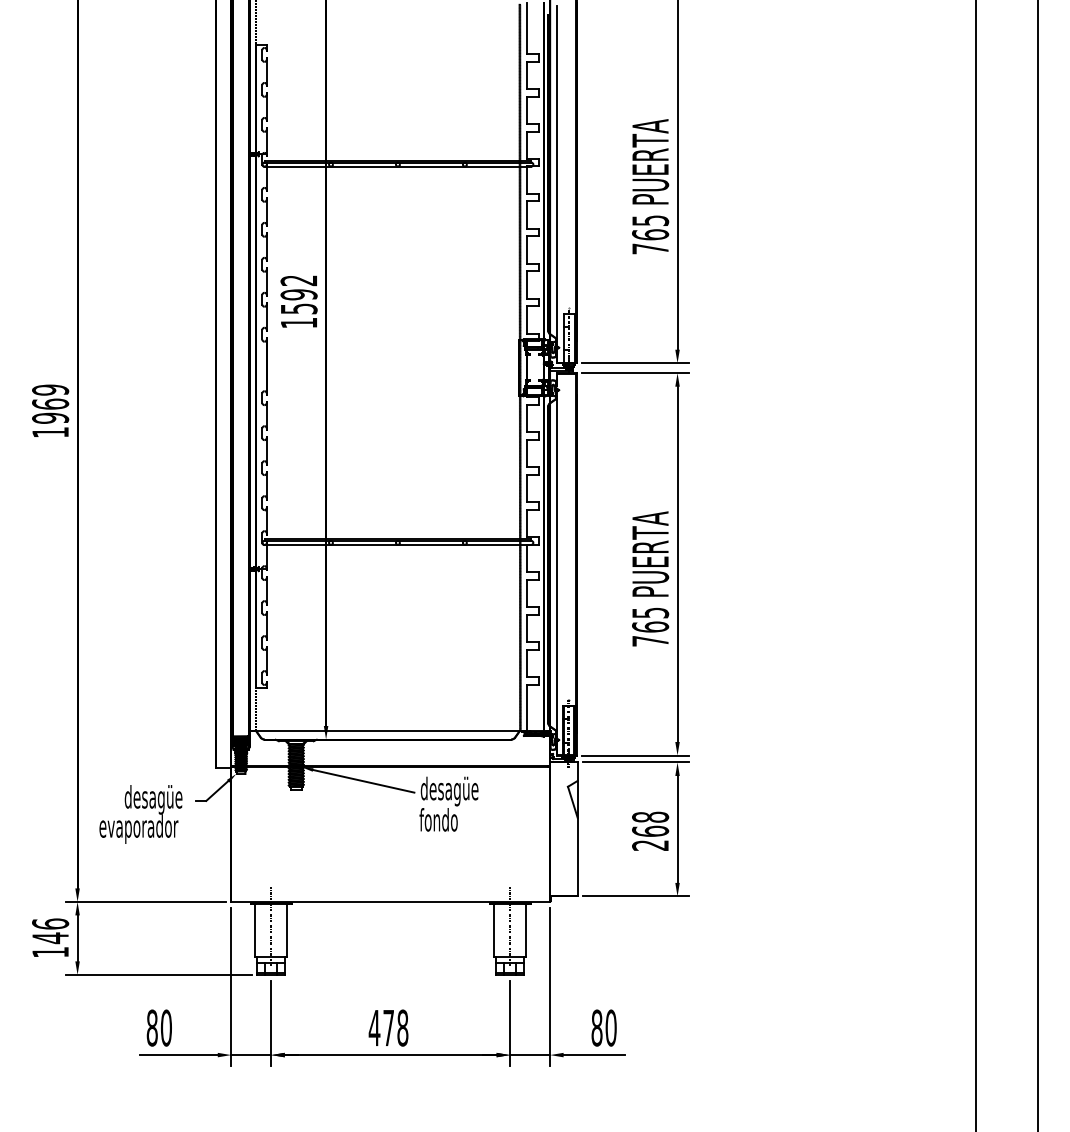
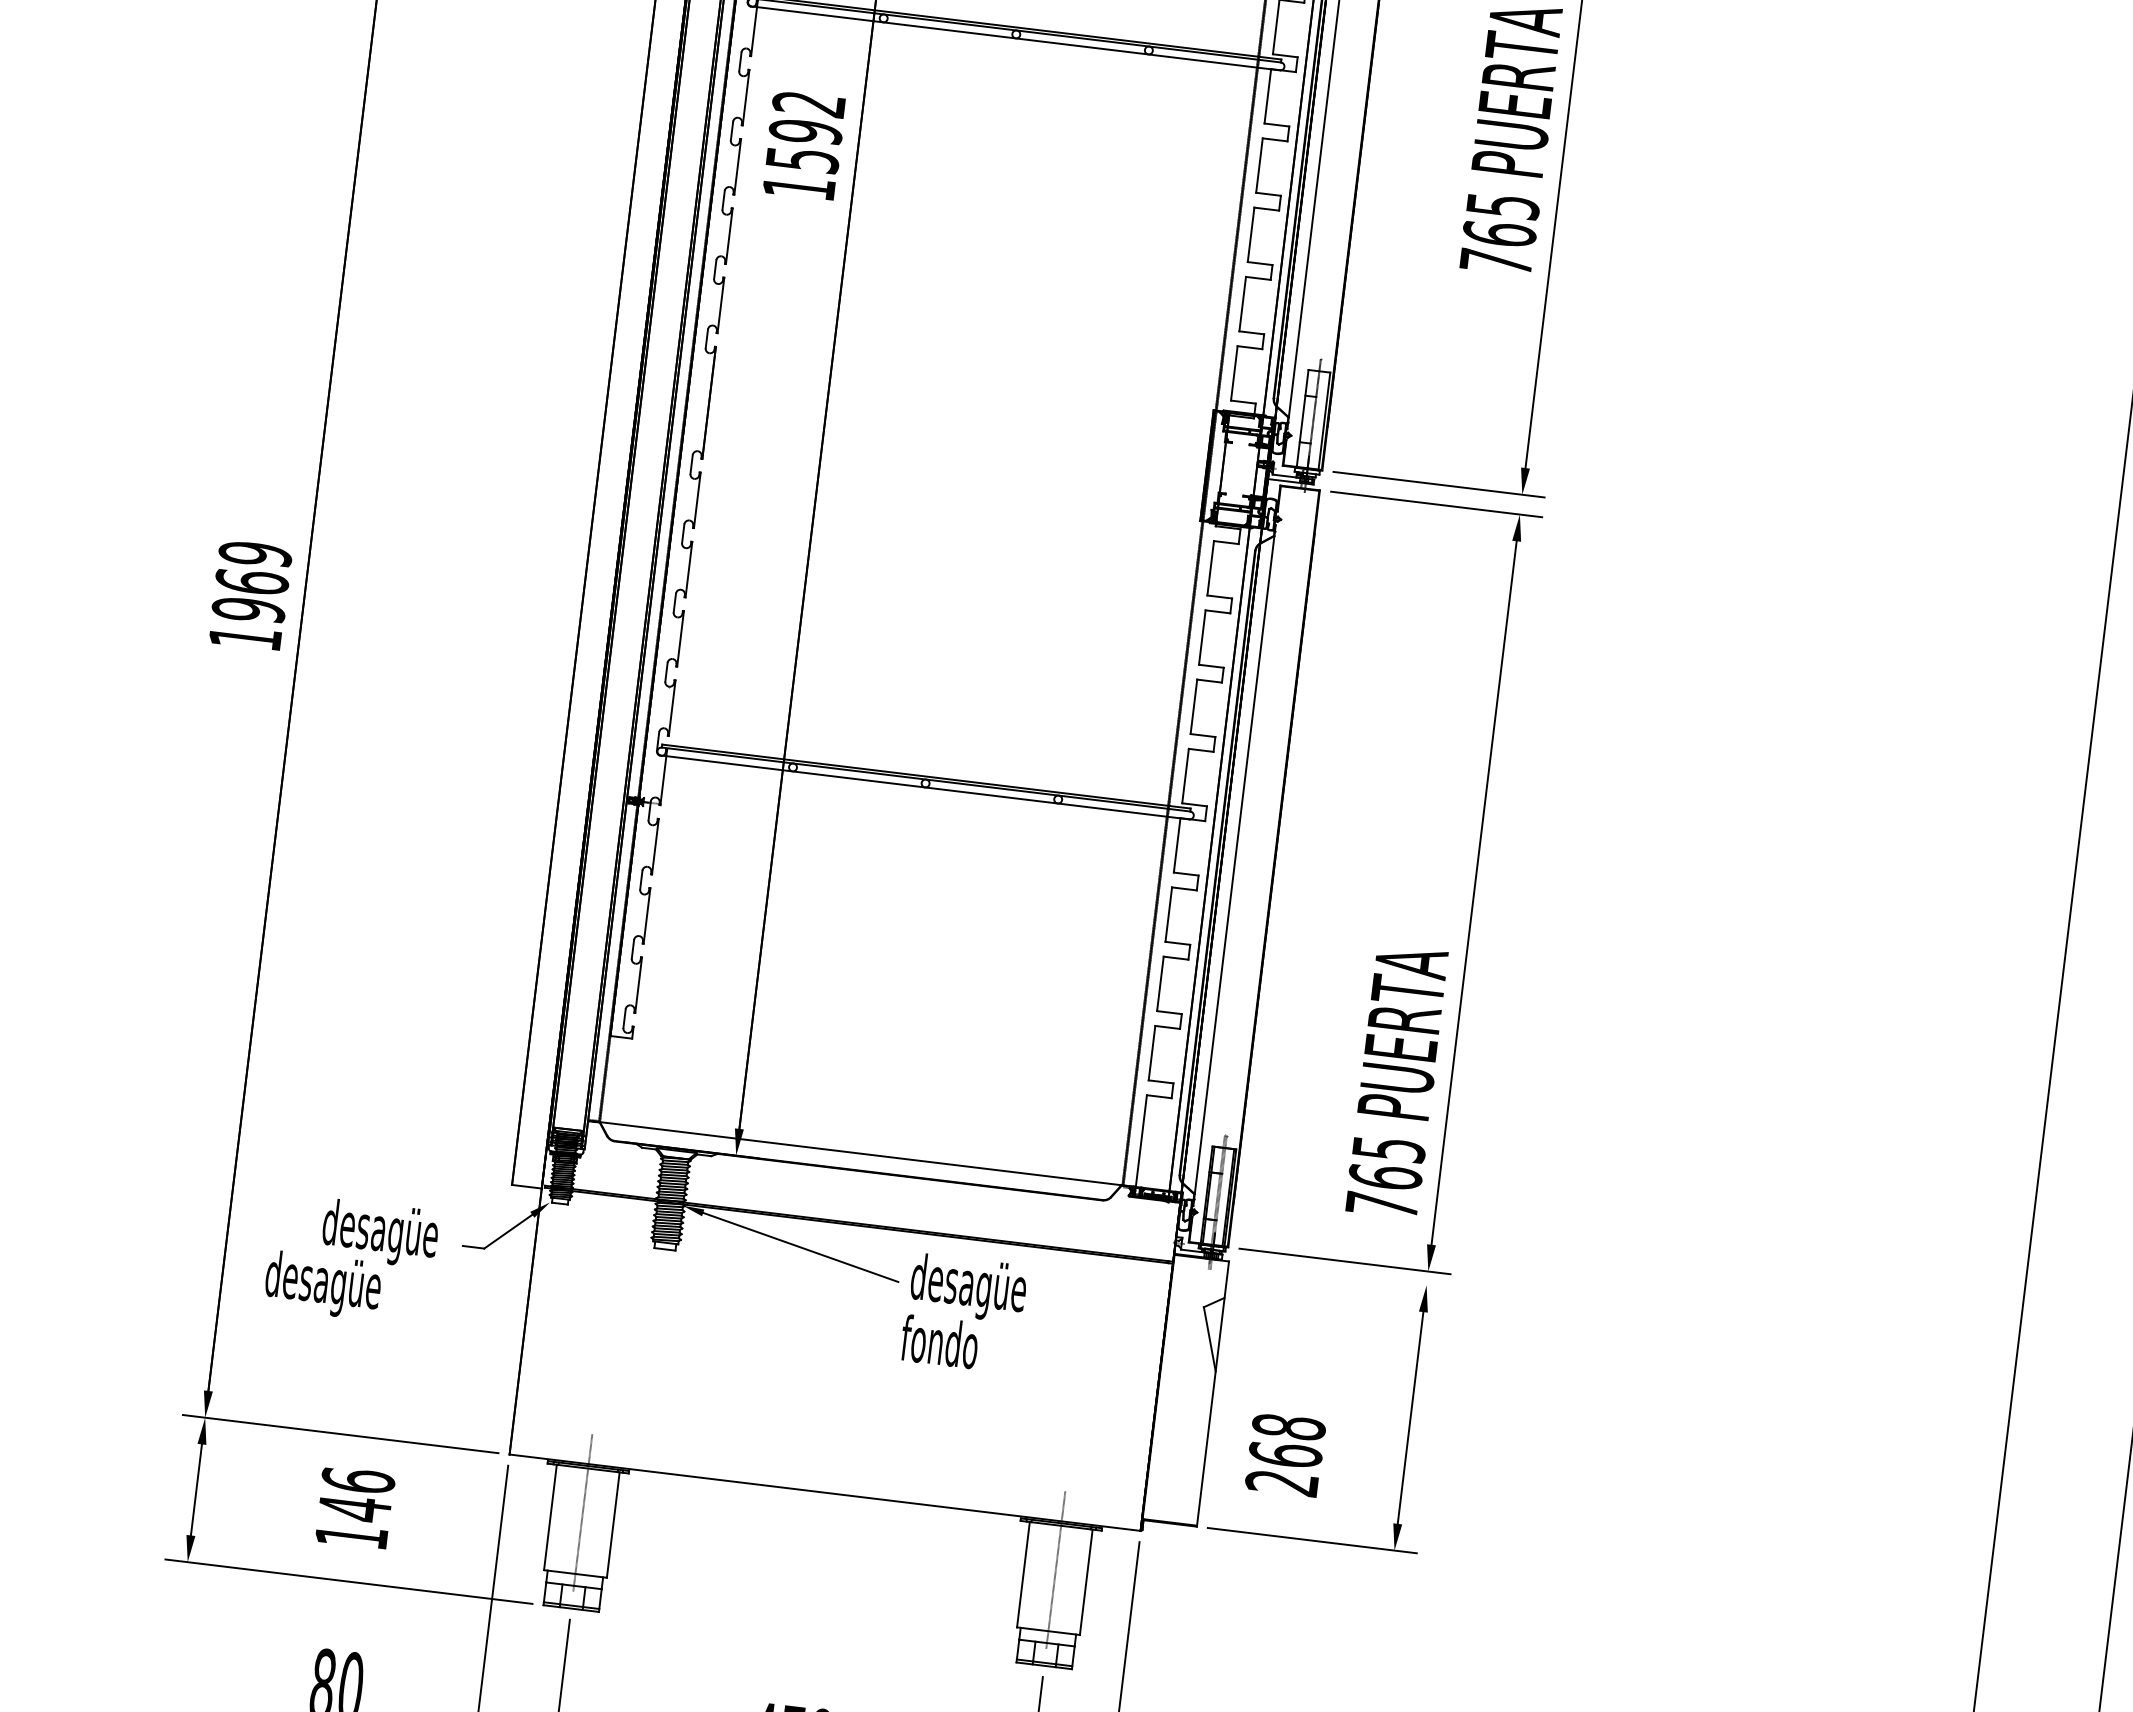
text: (298, 301) -> (803, 145), moved
text: (50, 410) -> (250, 594), moved
text: (650, 578) -> (1397, 1080), moved
line: (635, 762) -> (1343, 1275), removed
text: (139, 828) -> (345, 1287), evaporador -> desagüe
text: (650, 830) -> (1285, 1453), moved
text: (50, 937) -> (354, 1507), moved

